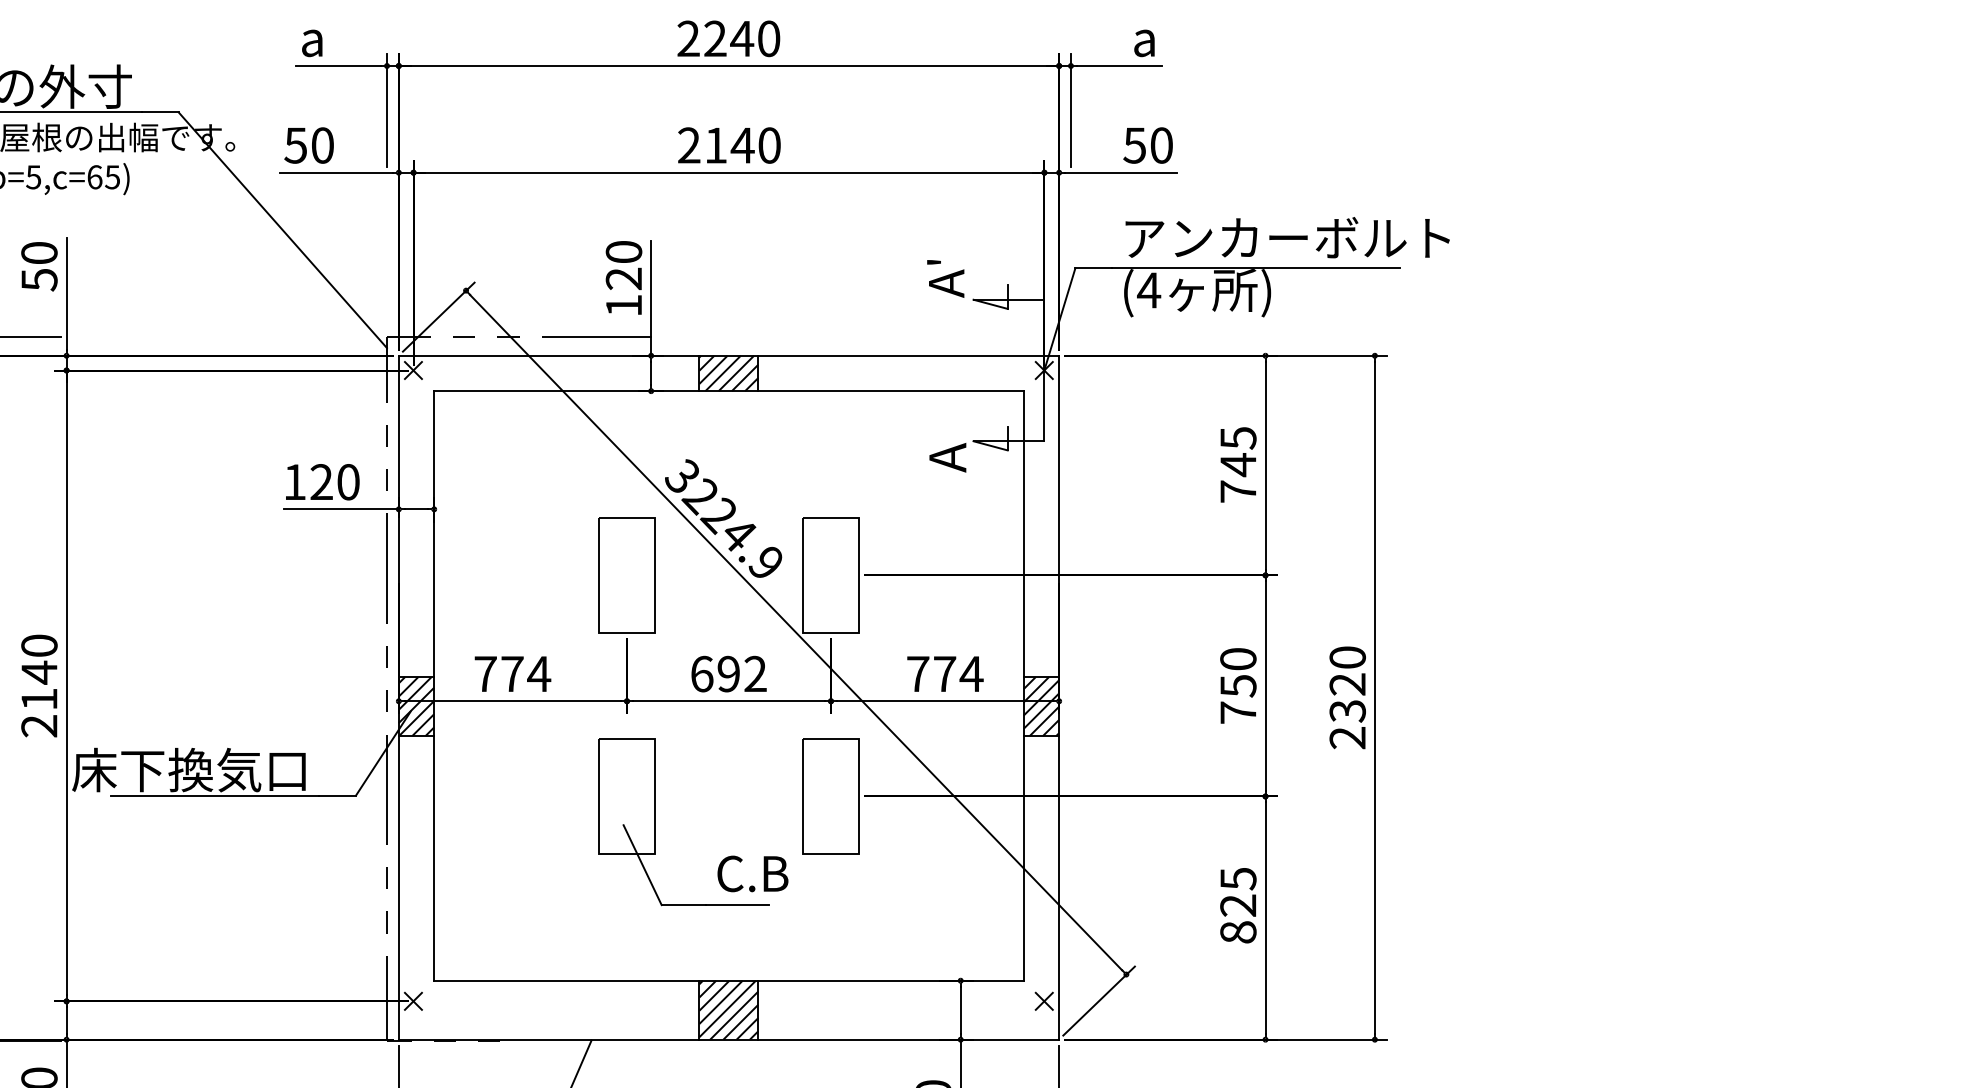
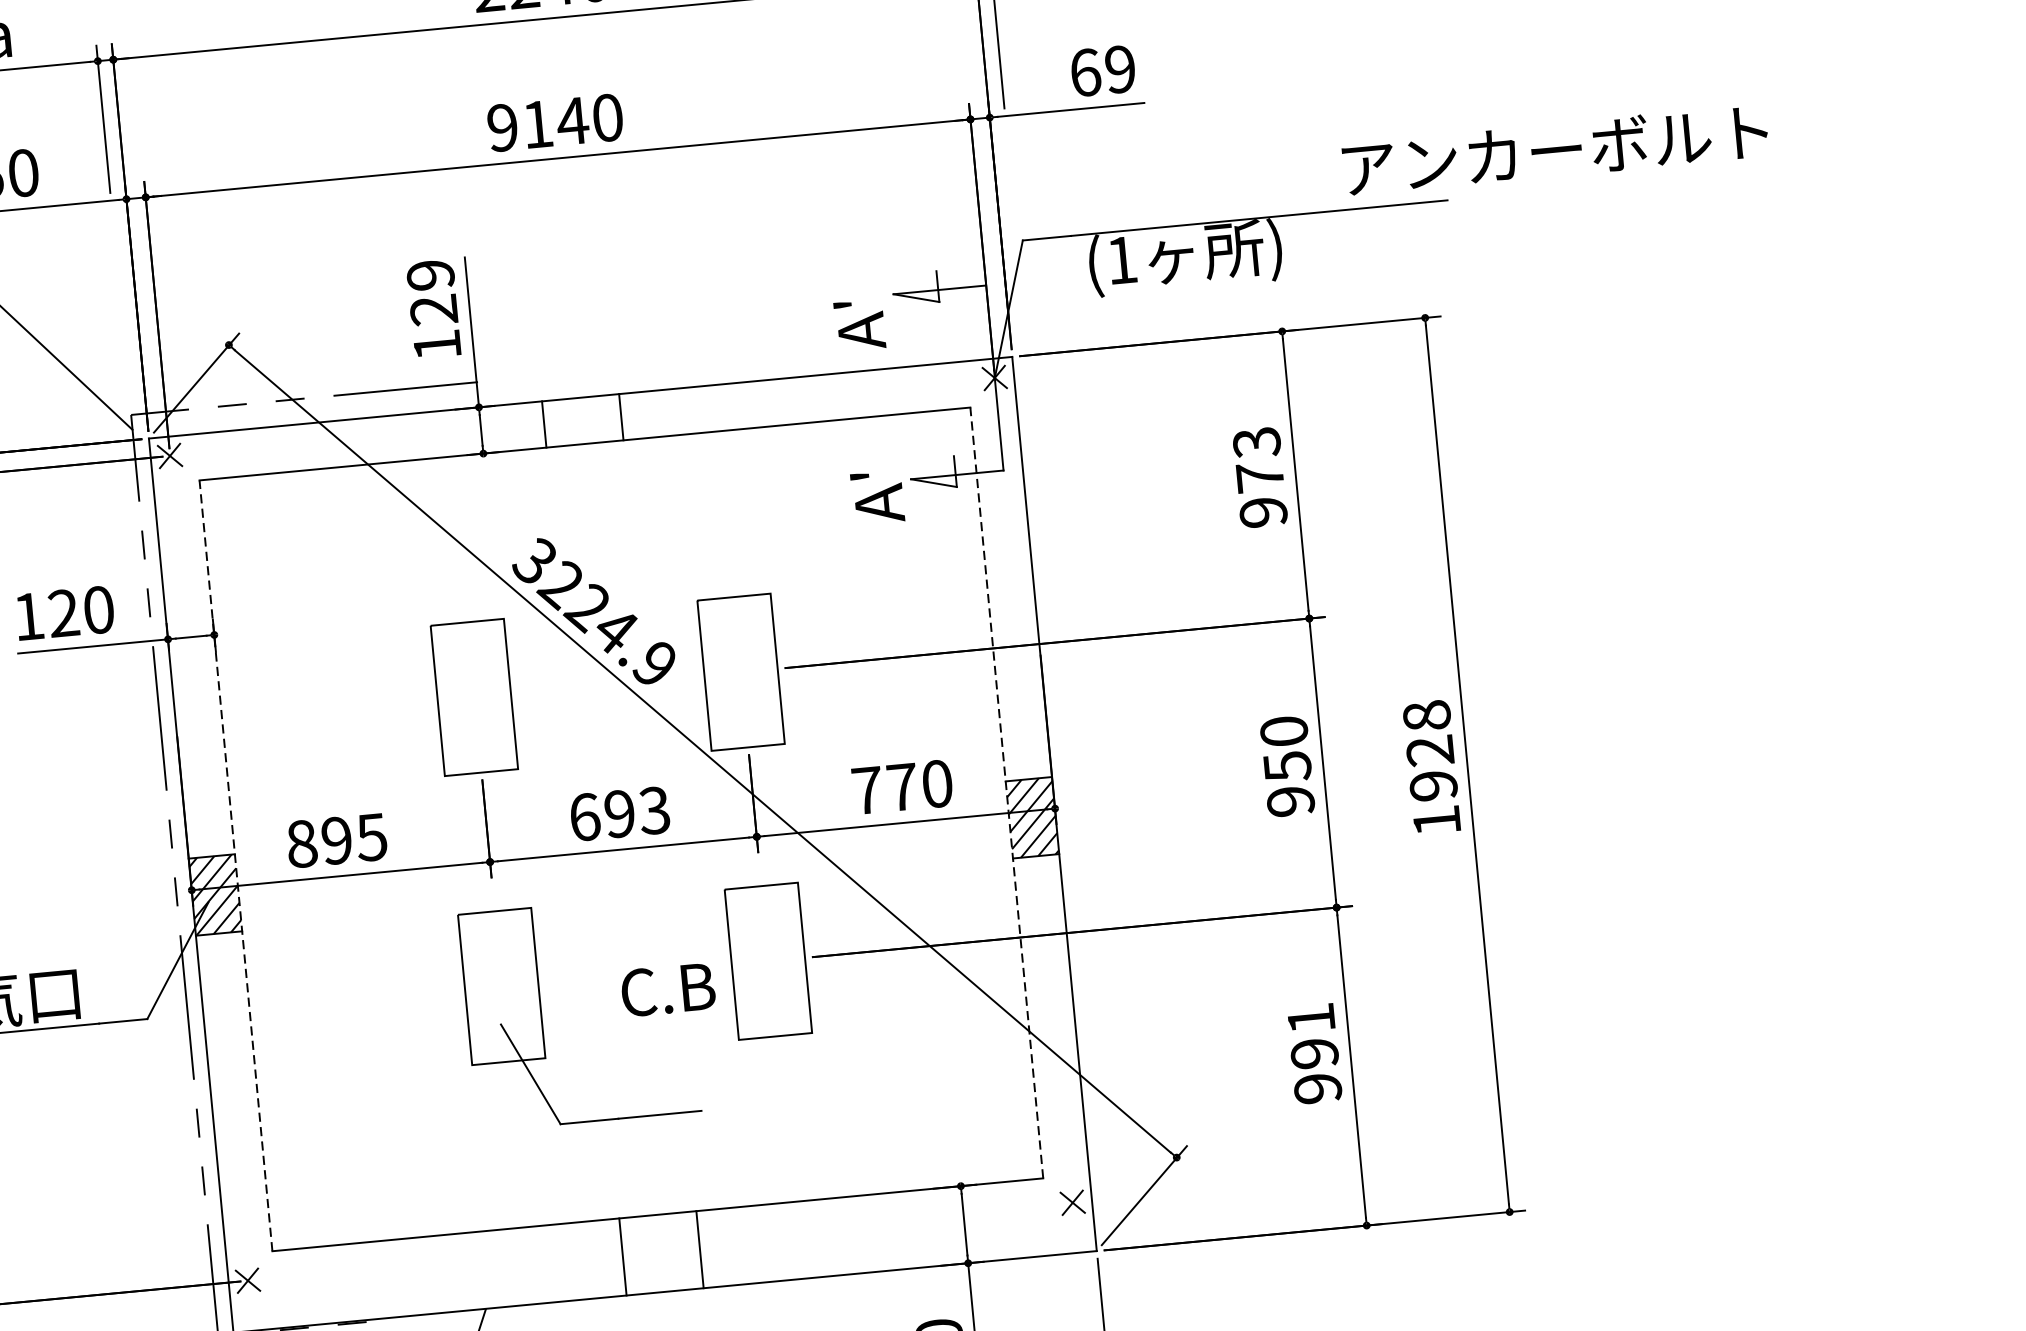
text: (689, 145) -> (503, 127), 2140 -> 9140
text: (1147, 145) -> (1101, 71), 50 -> 69
text: (1287, 237) -> (1555, 149), moved
text: (623, 252) -> (430, 275), 120 -> 129
text: (945, 278) -> (859, 324), moved
text: (1149, 290) -> (1122, 260), (4 -> (1
hatch: (728, 373) -> (582, 420), removed
text: (934, 435) -> (859, 476), A -> A'
text: (1238, 464) -> (1260, 476), 745 -> 973
text: (512, 673) -> (336, 839), 774 -> 895
text: (971, 673) -> (937, 783), 774 -> 770
text: (755, 674) -> (654, 811), 692 -> 693
line: (434, 685) -> (236, 865), solid -> dashed
line: (1023, 685) -> (1006, 792), solid -> dashed
text: (1347, 697) -> (1431, 768), 2320 -> 1928
text: (1238, 712) -> (1290, 801), 750 -> 950
text: (752, 873) -> (667, 989), moved
text: (1238, 905) -> (1314, 1053), 825 -> 991
hatch: (728, 1009) -> (660, 1252), removed

